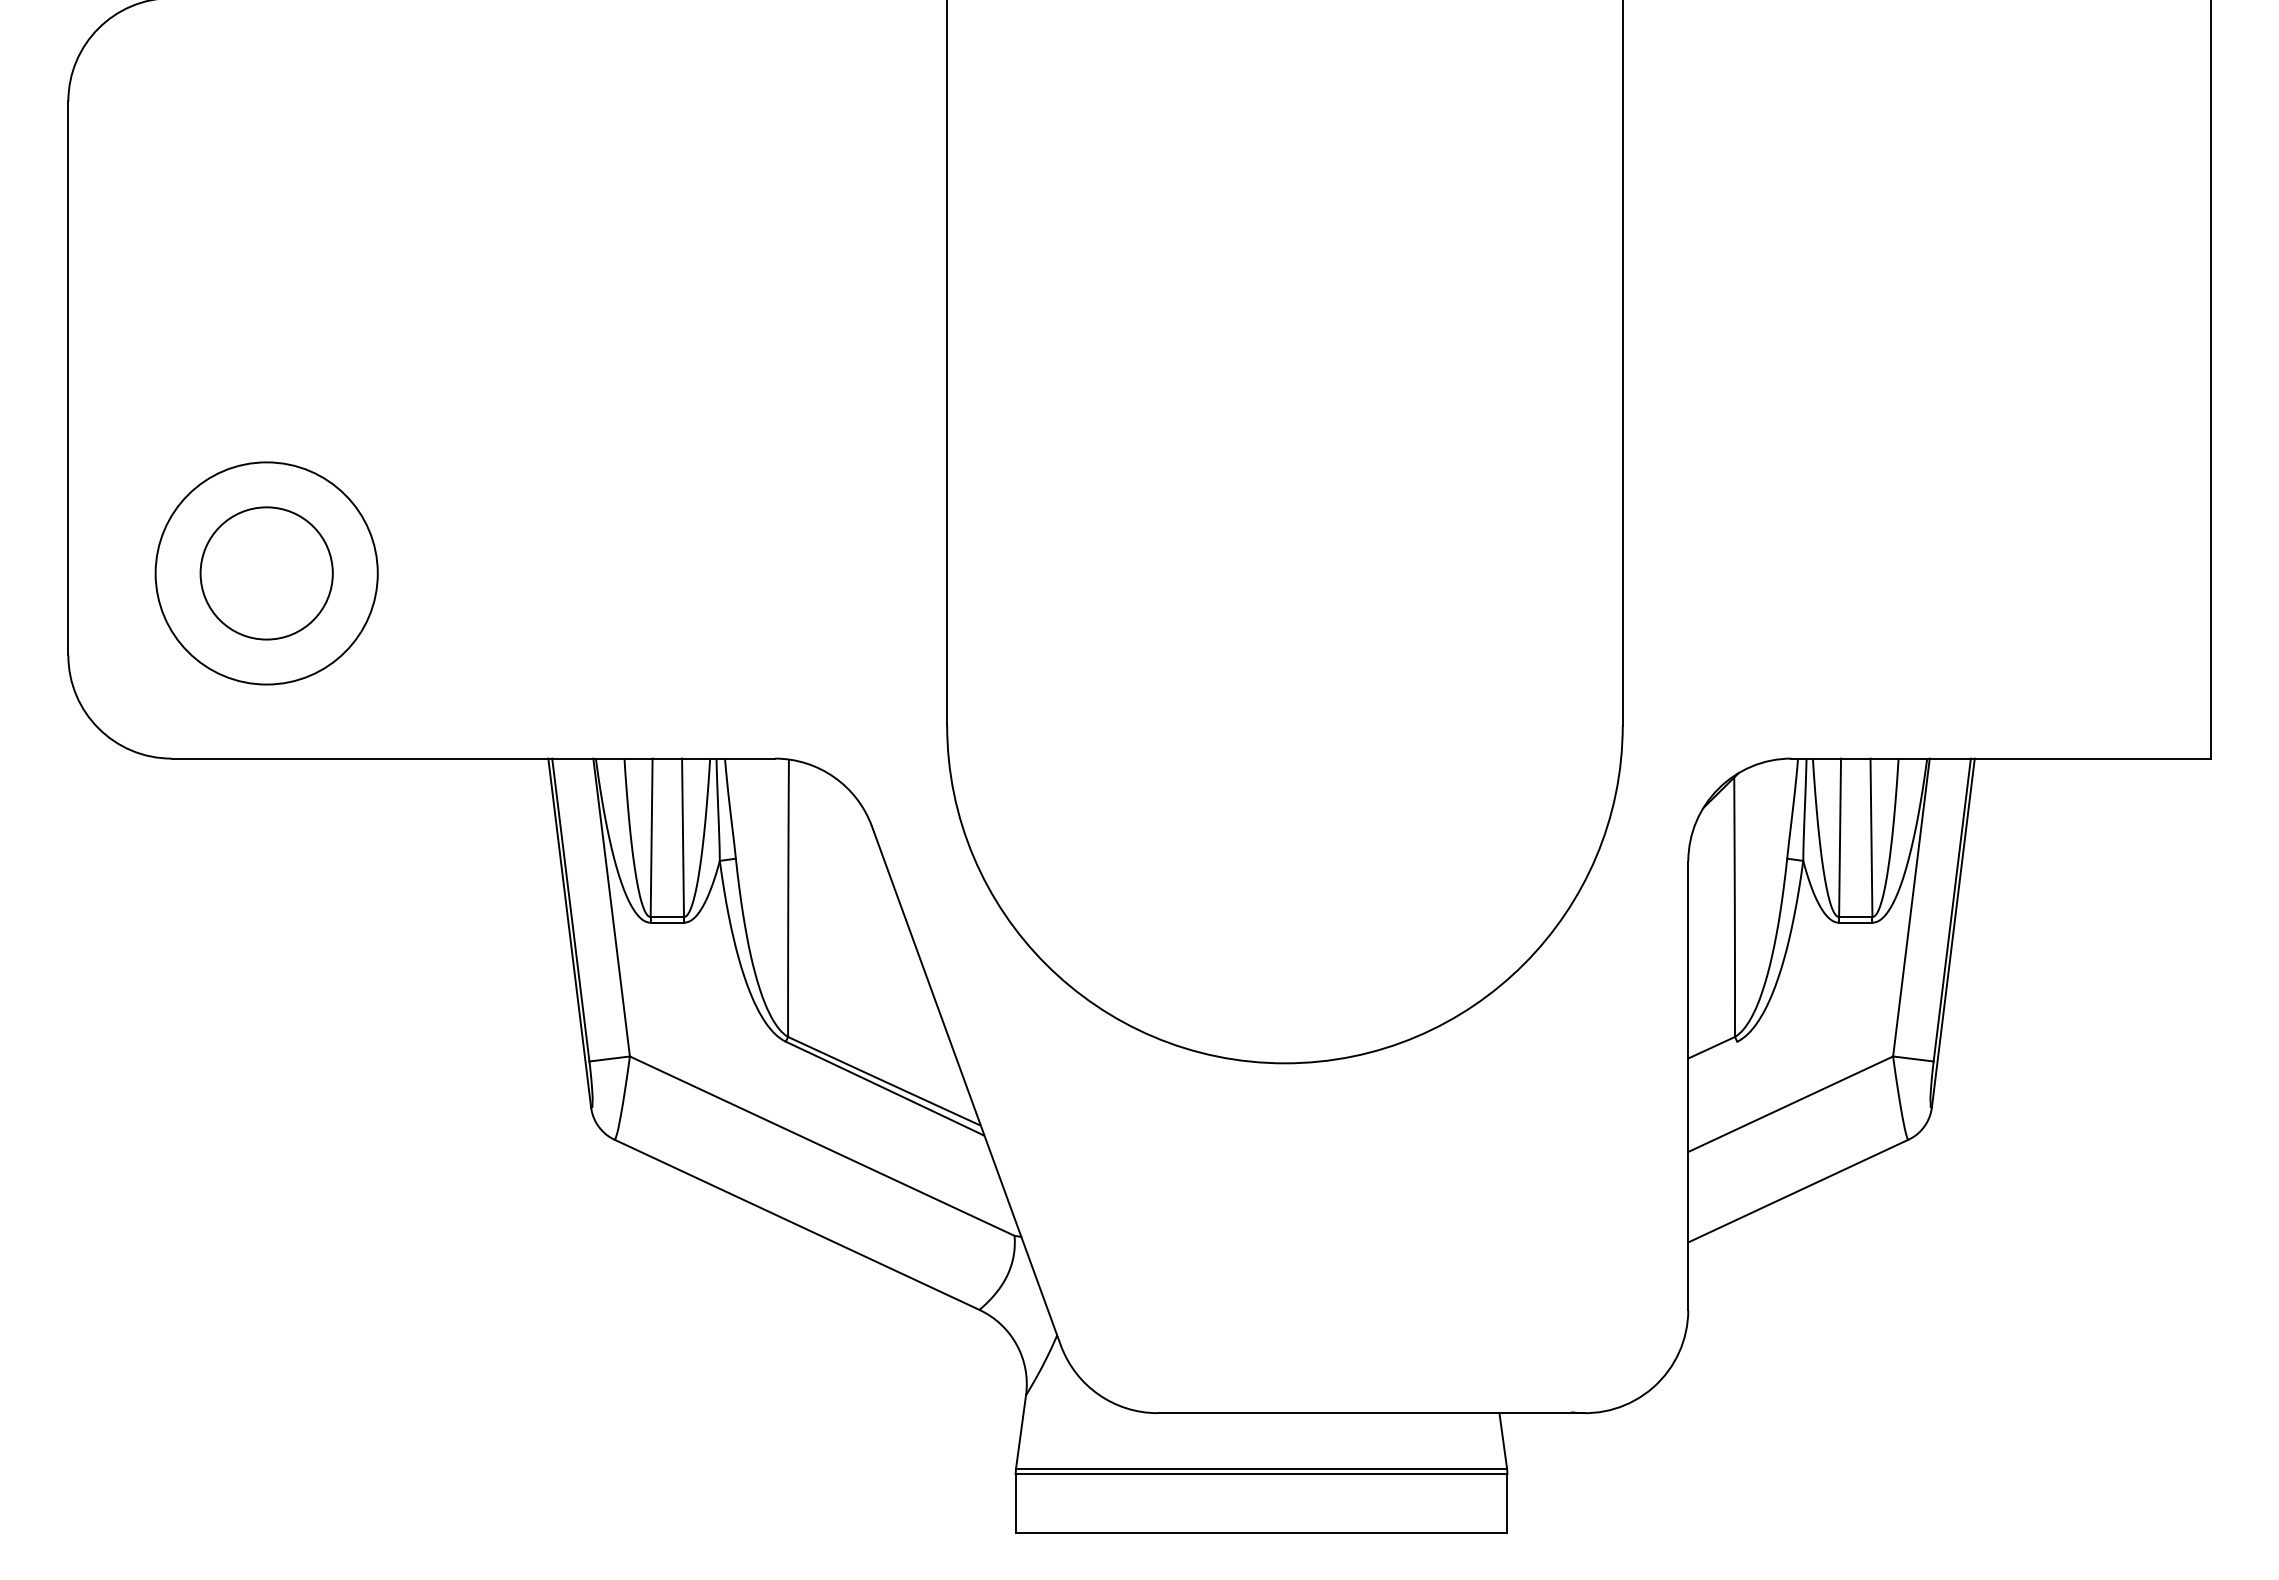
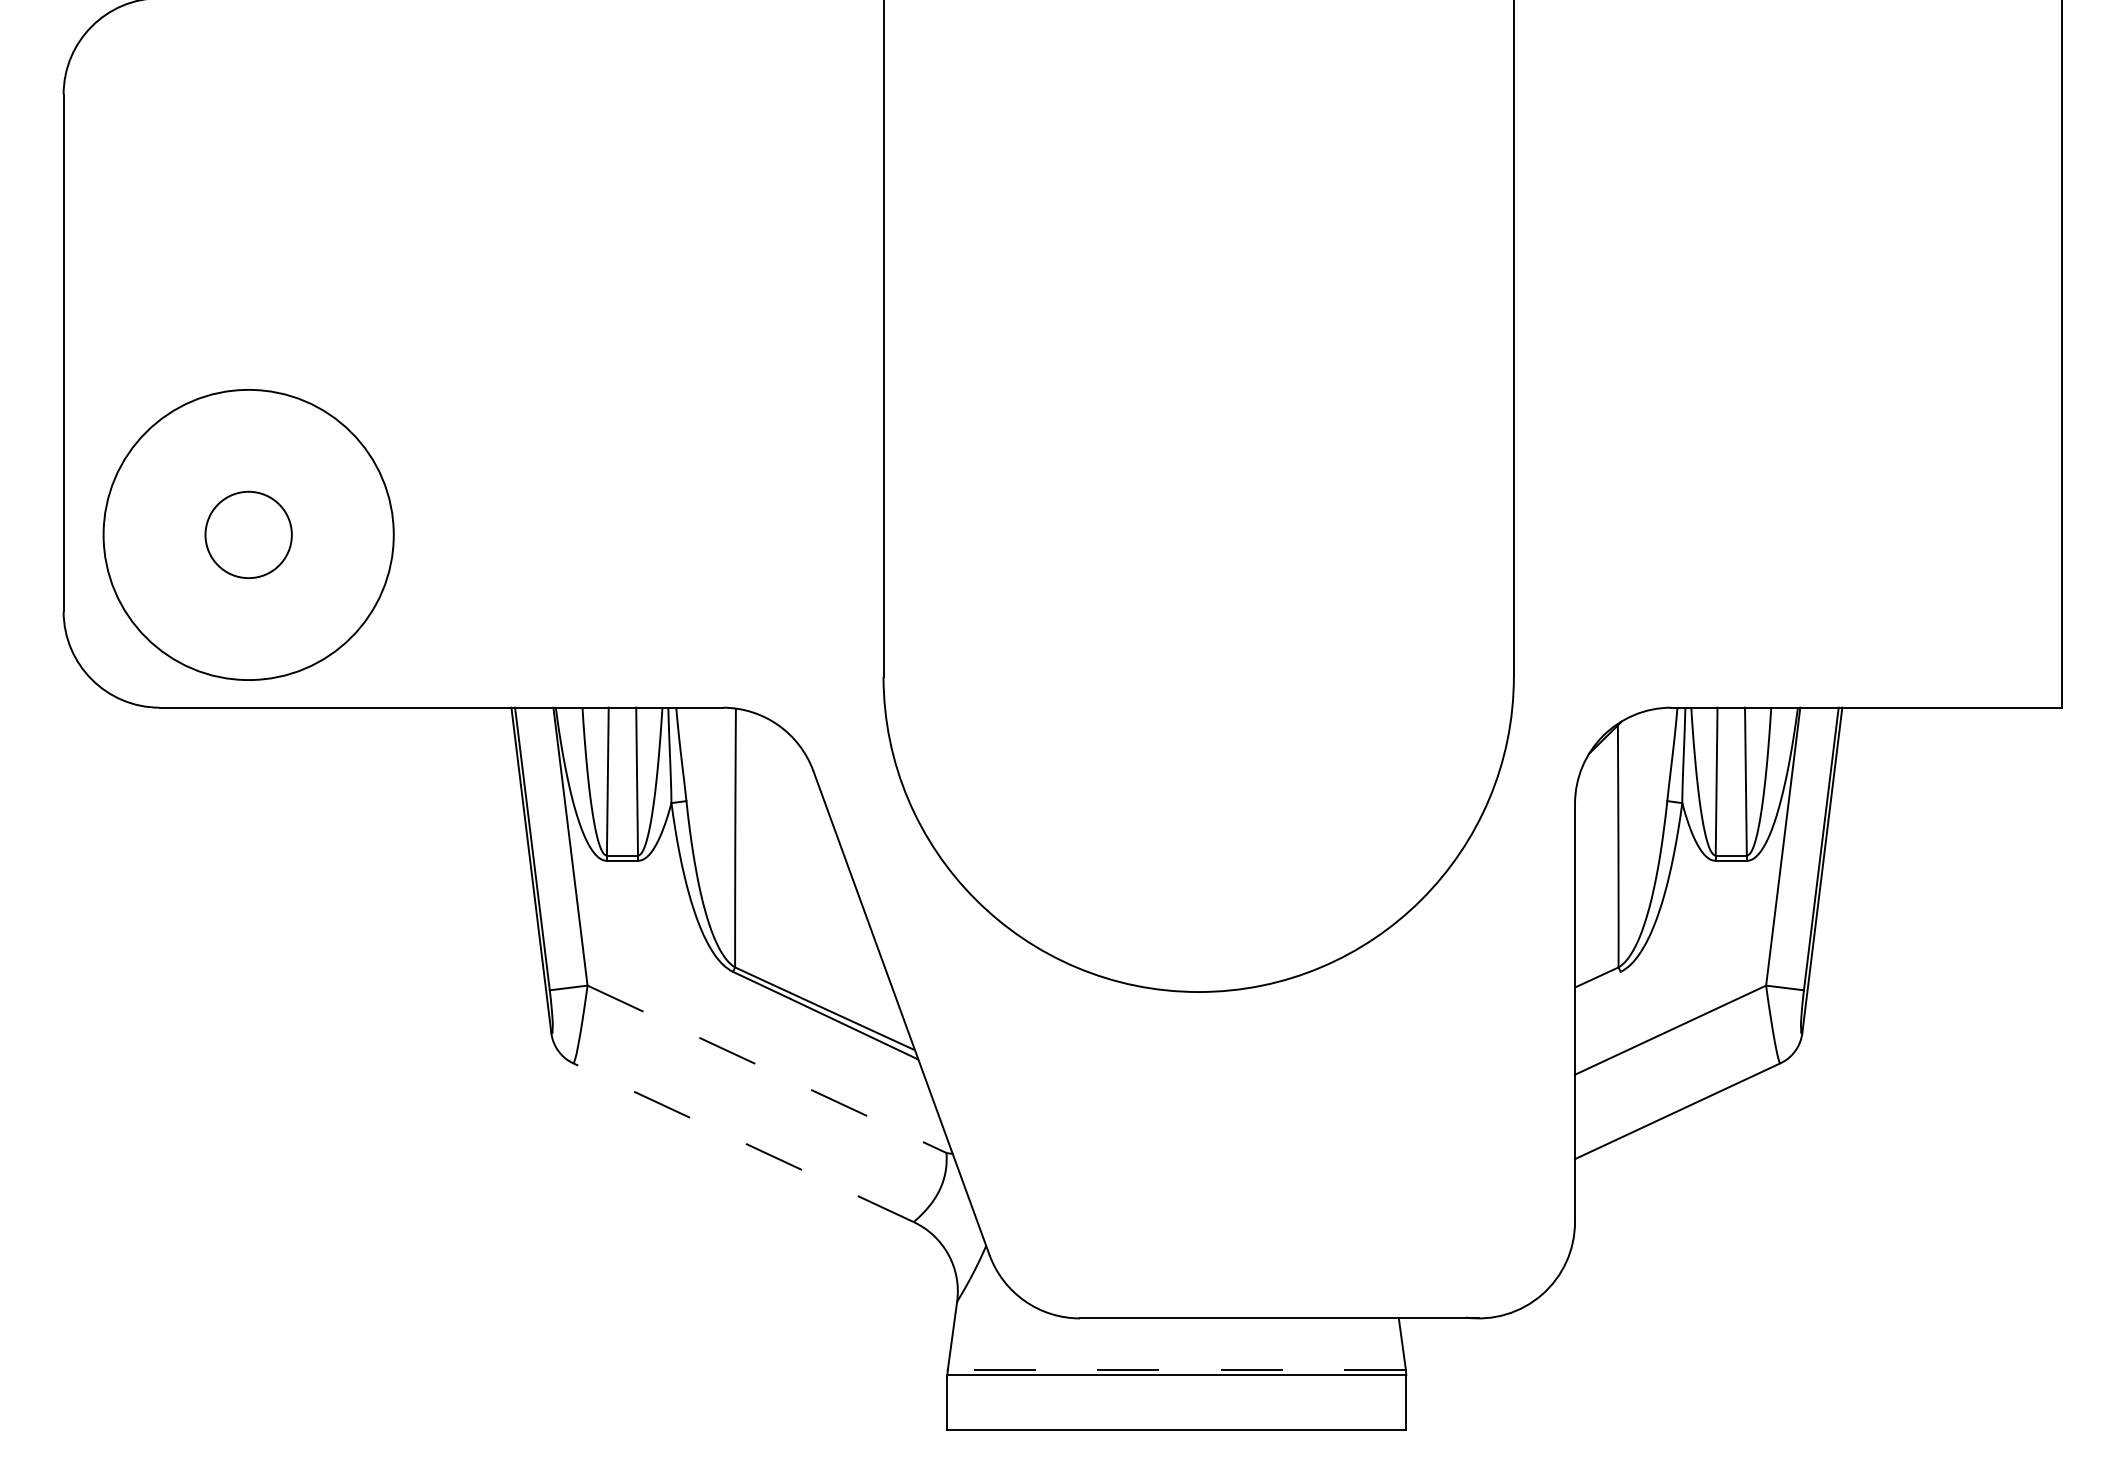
circle: (266, 573) -> (248, 535), size x0.7
circle: (266, 573) -> (248, 535), size x1.4
line: (822, 1146) -> (767, 1069), solid -> dashed
line: (796, 1224) -> (742, 1142), solid -> dashed
line: (1261, 1468) -> (1176, 1370), solid -> dashed

